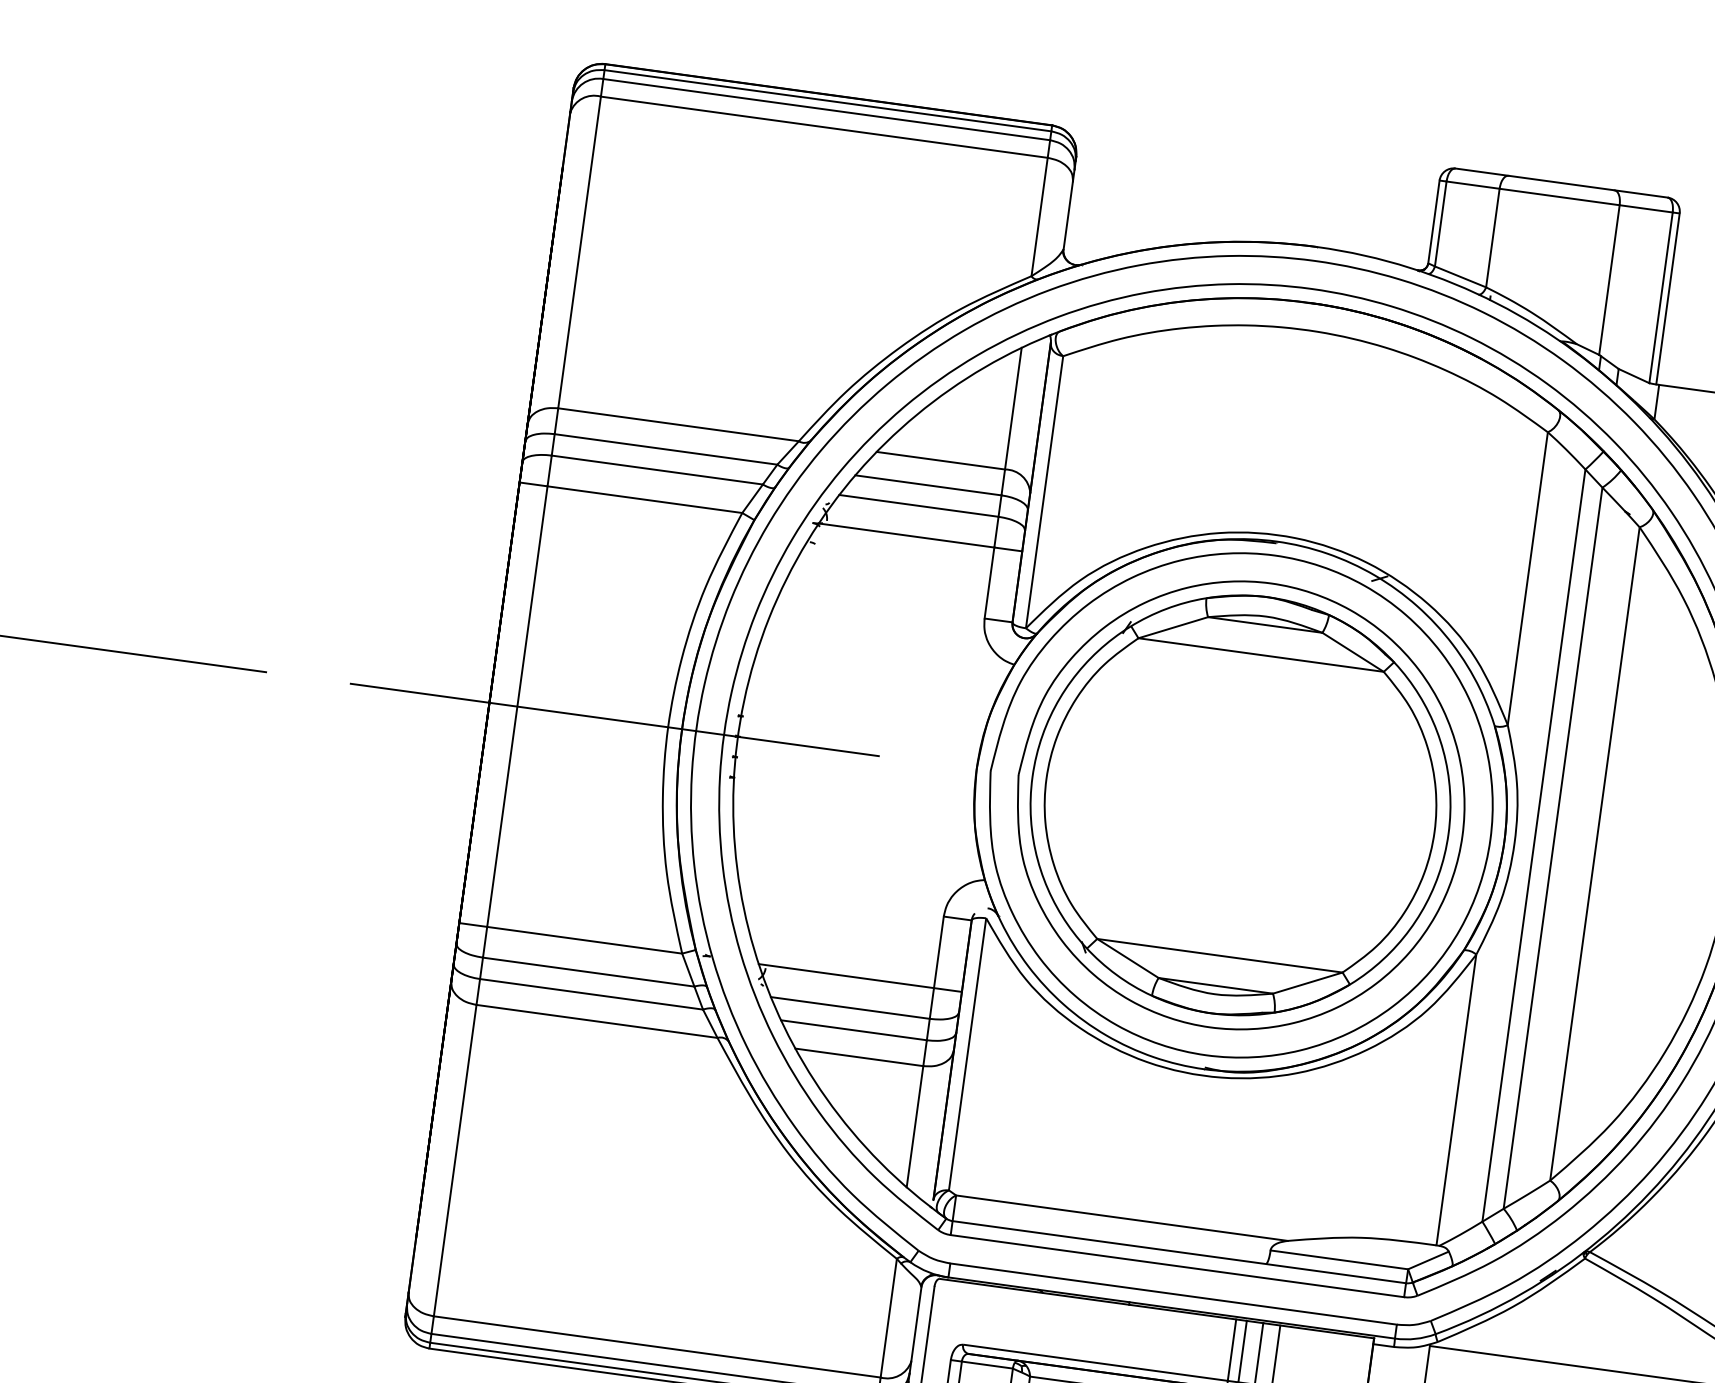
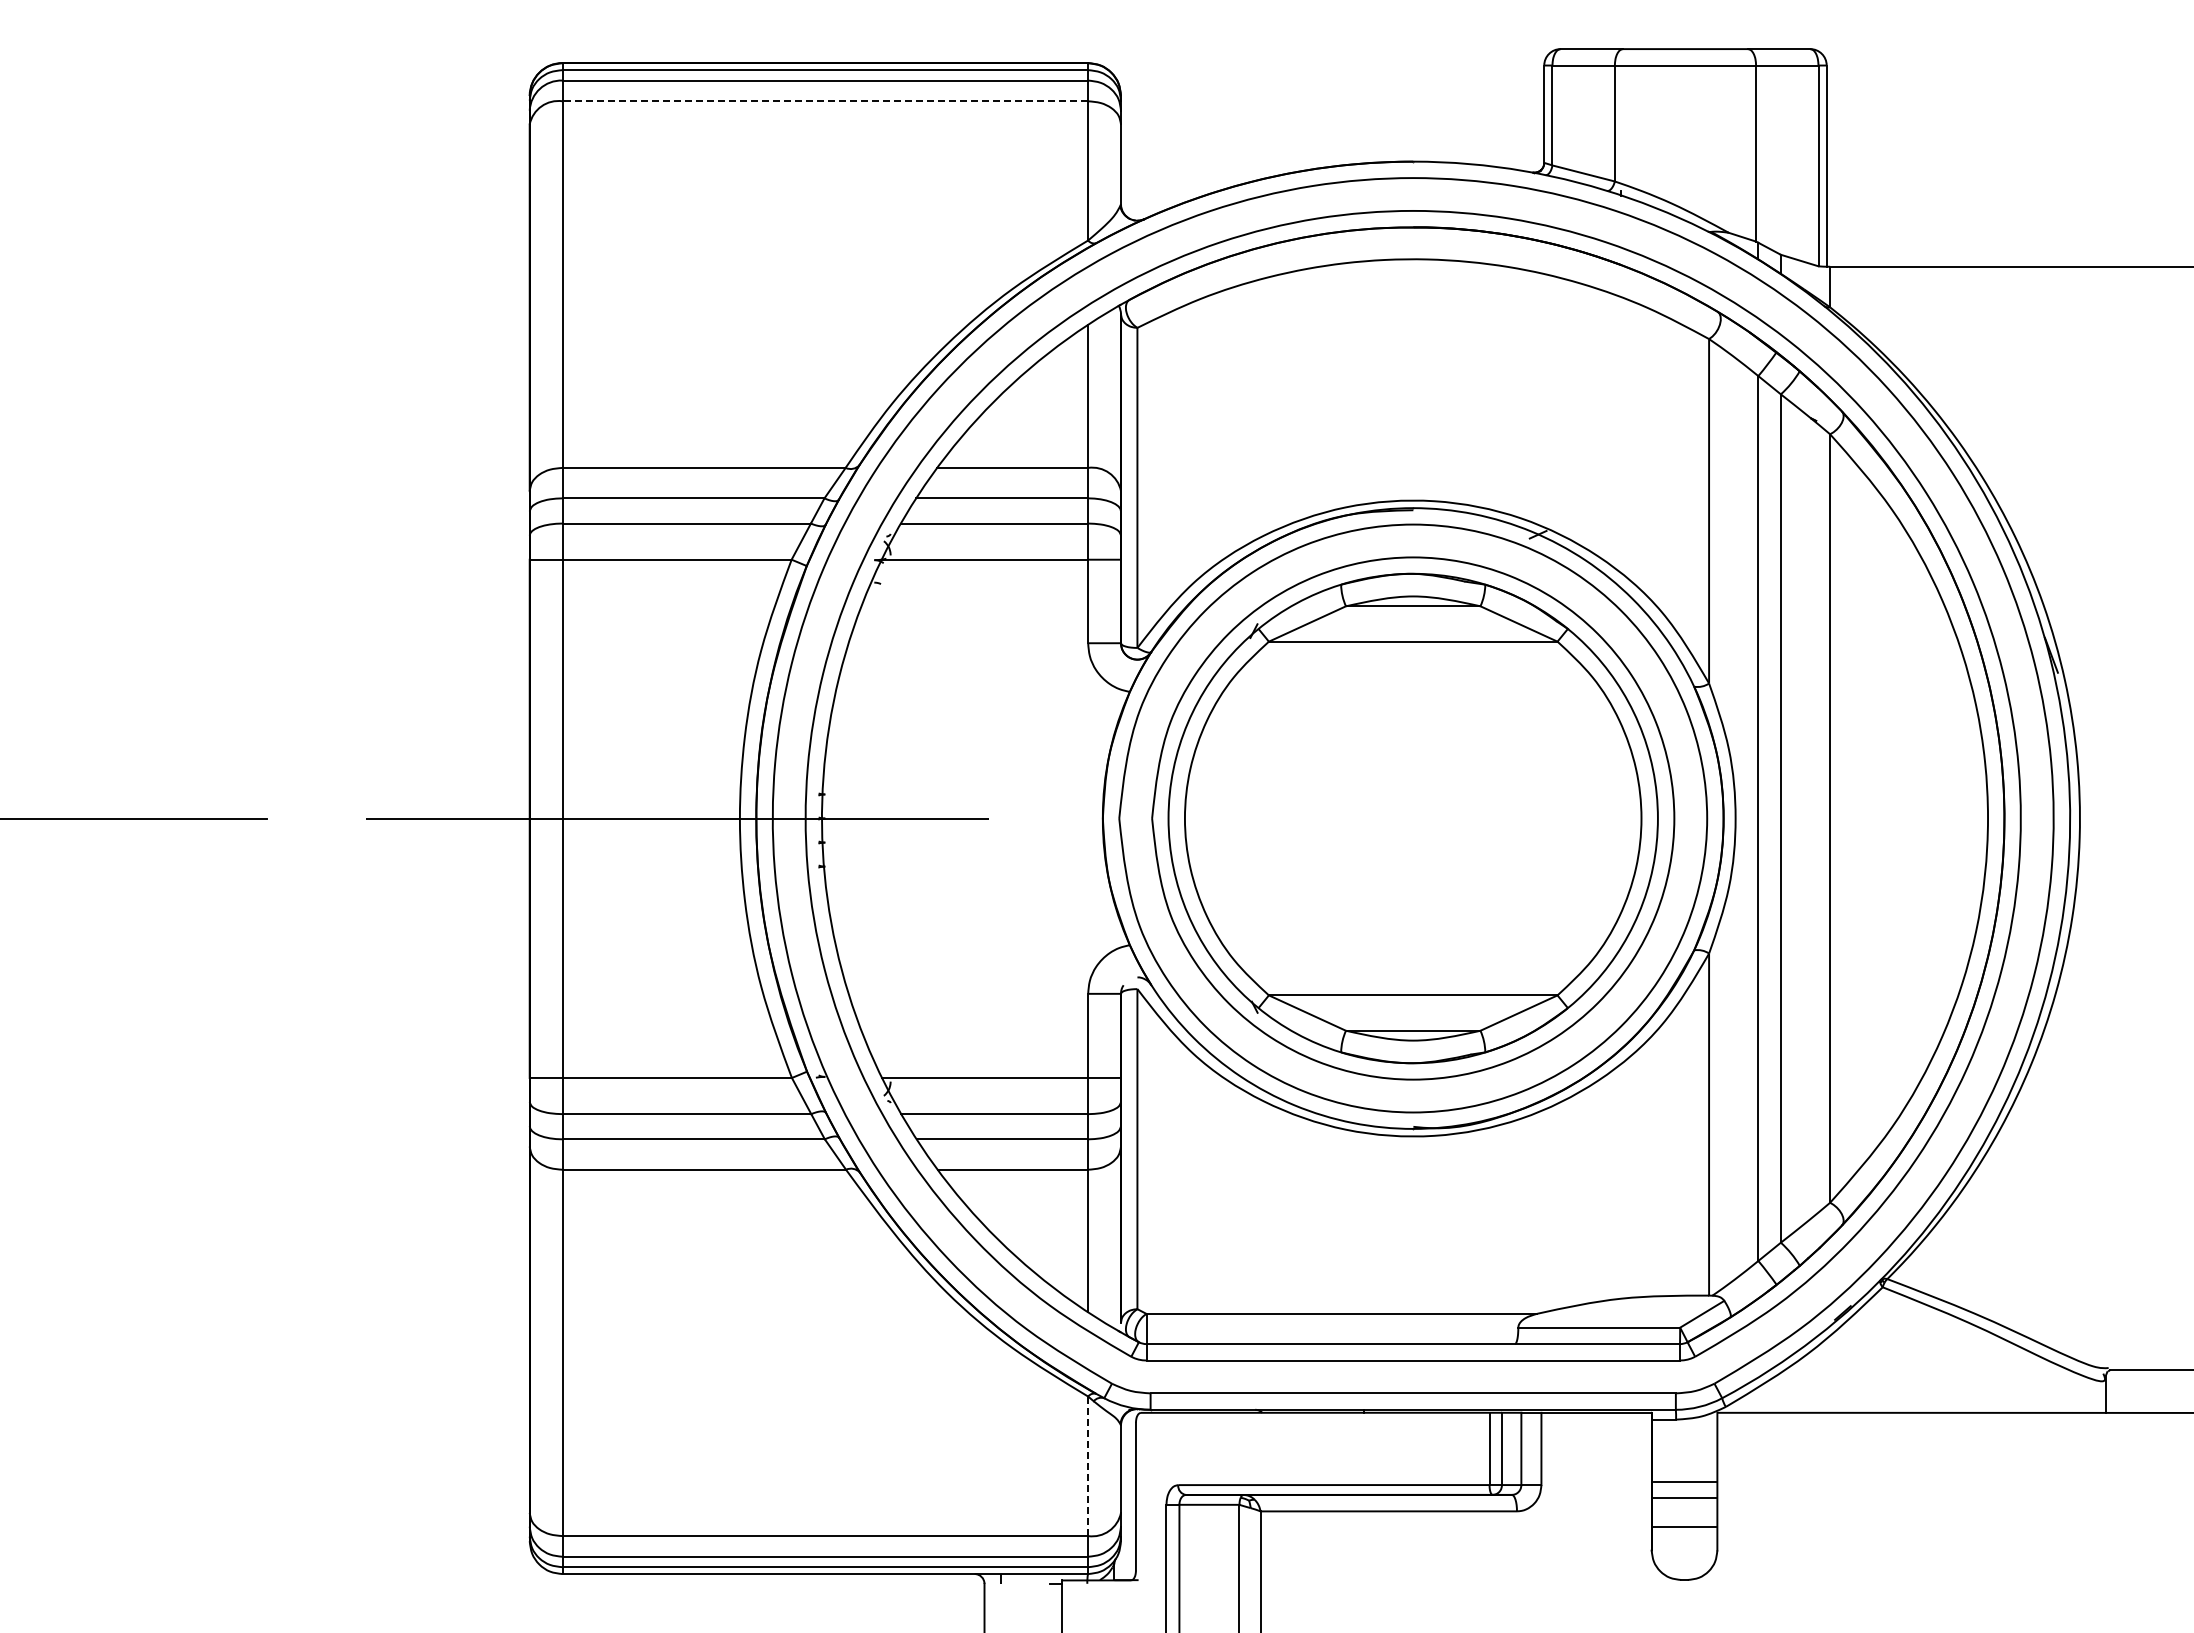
line: (824, 127) -> (825, 101), solid -> dashed
line: (889, 1318) -> (1088, 1466), solid -> dashed

